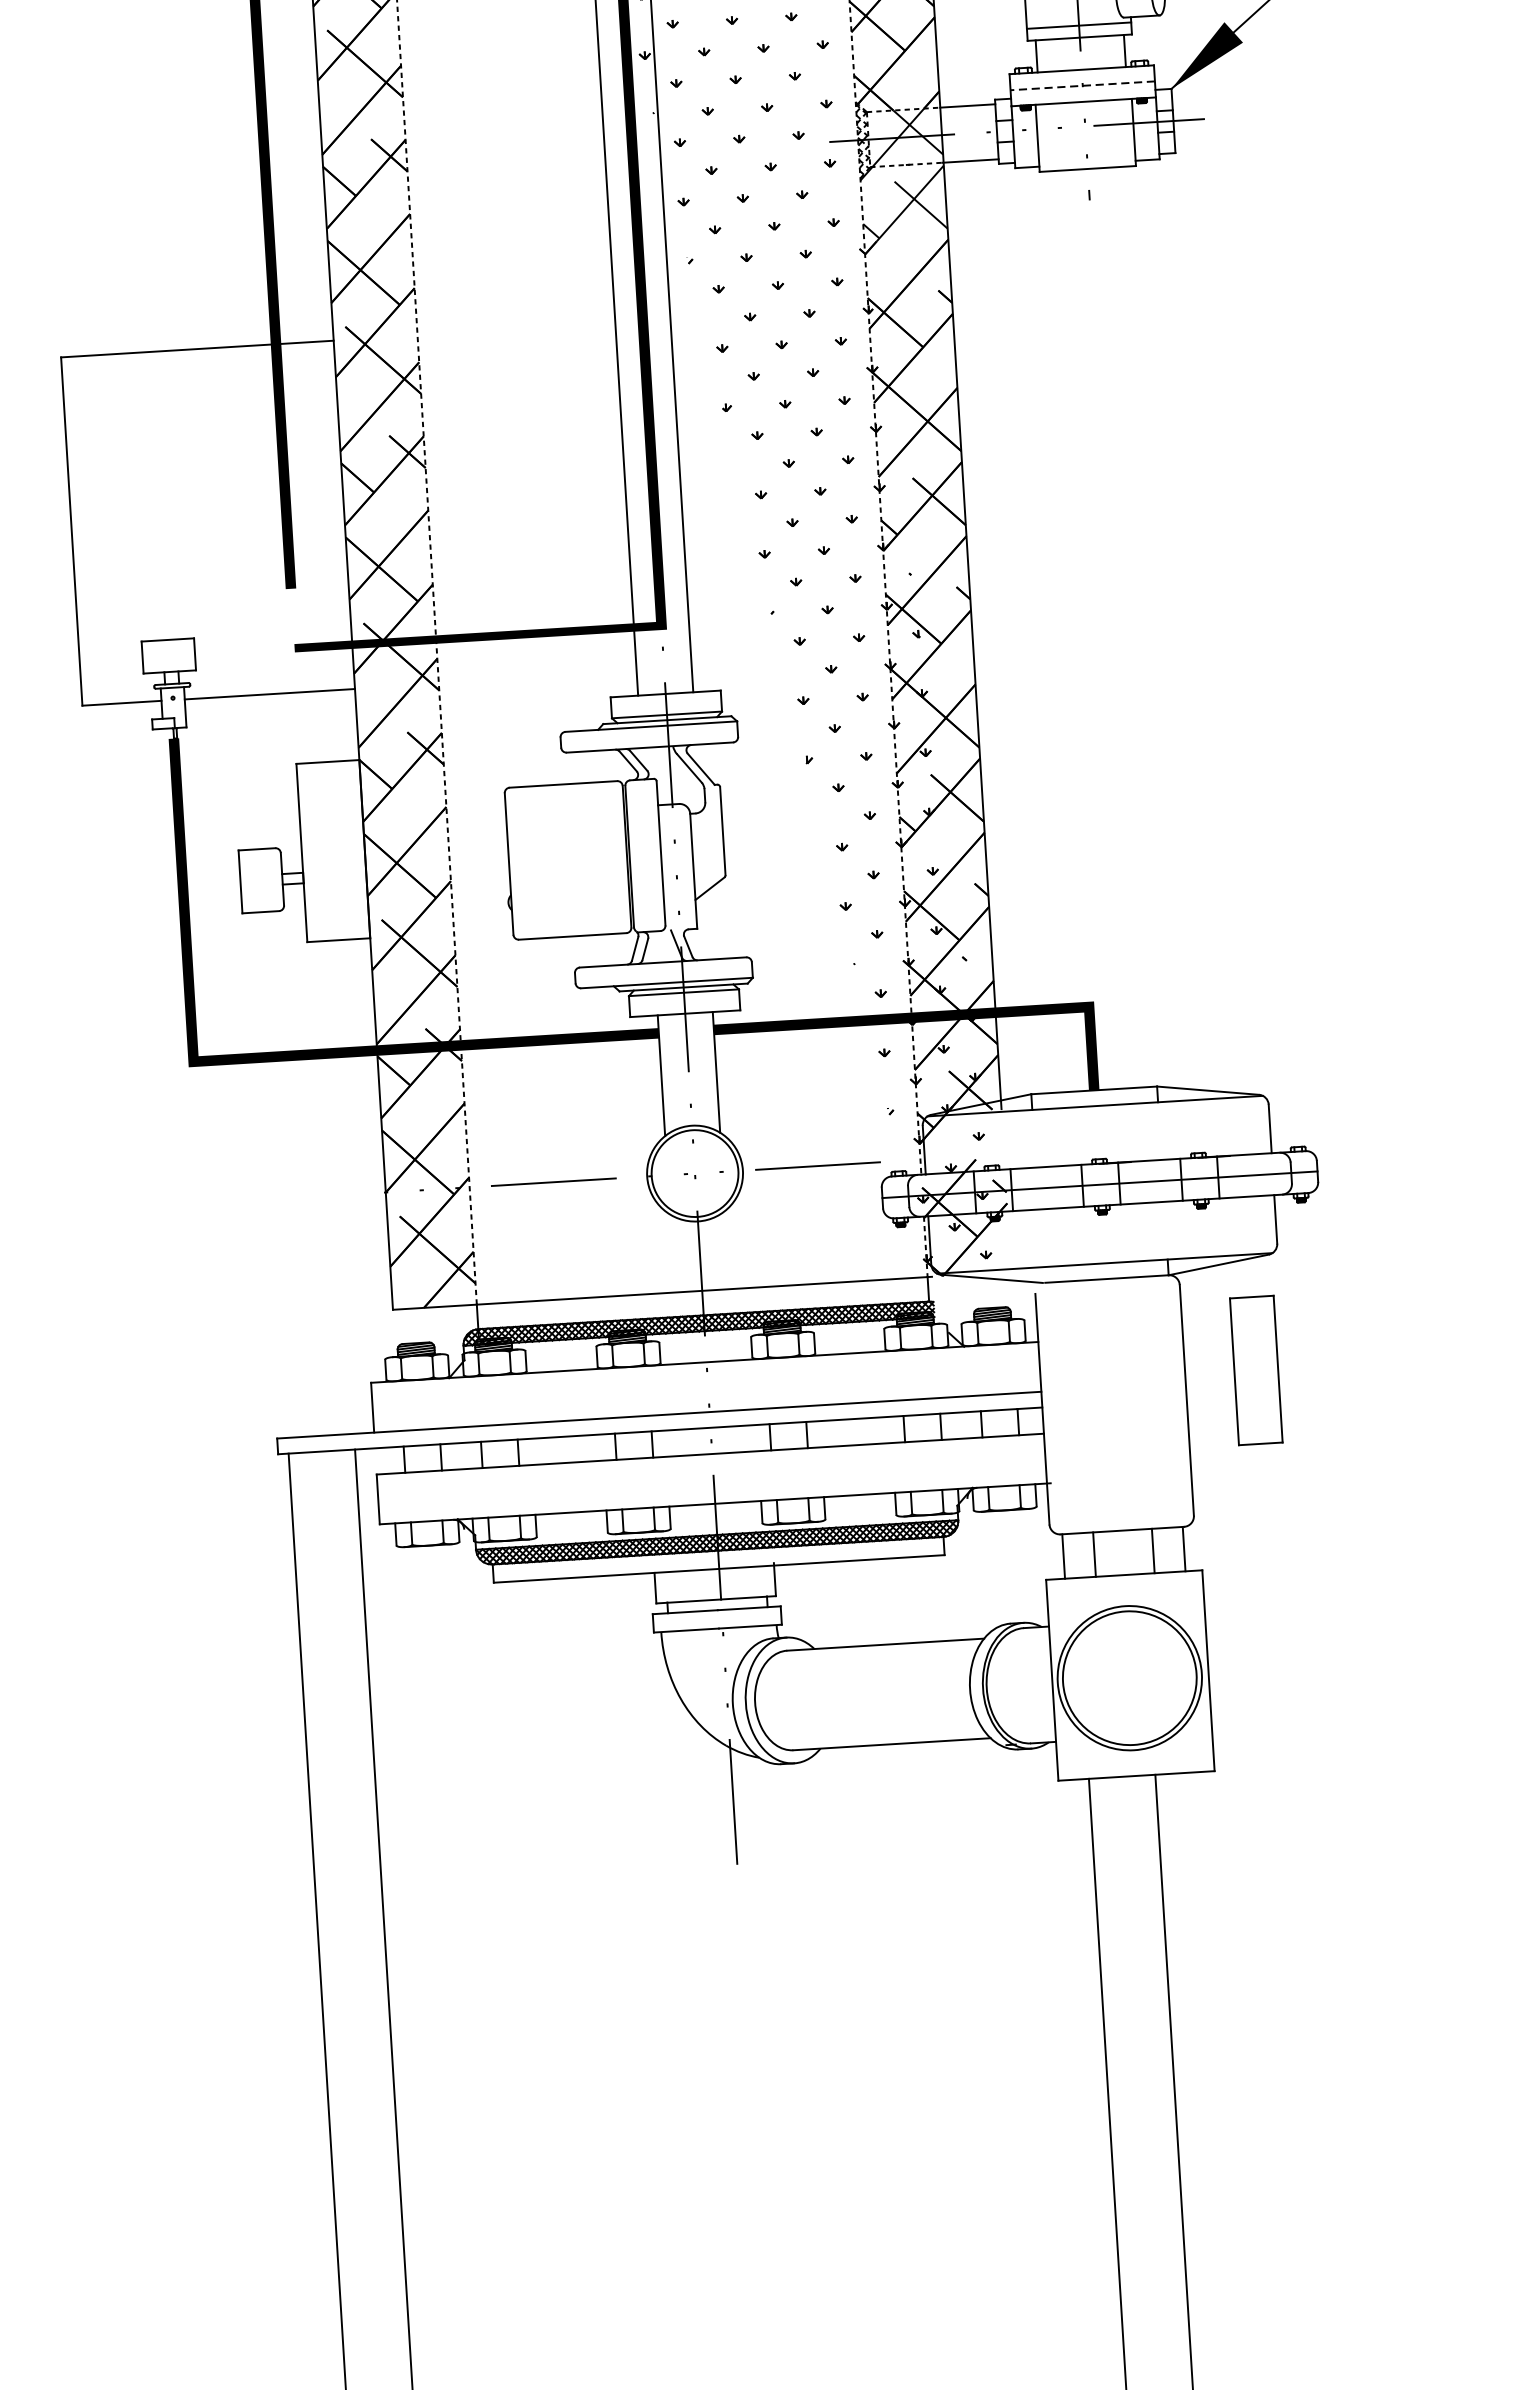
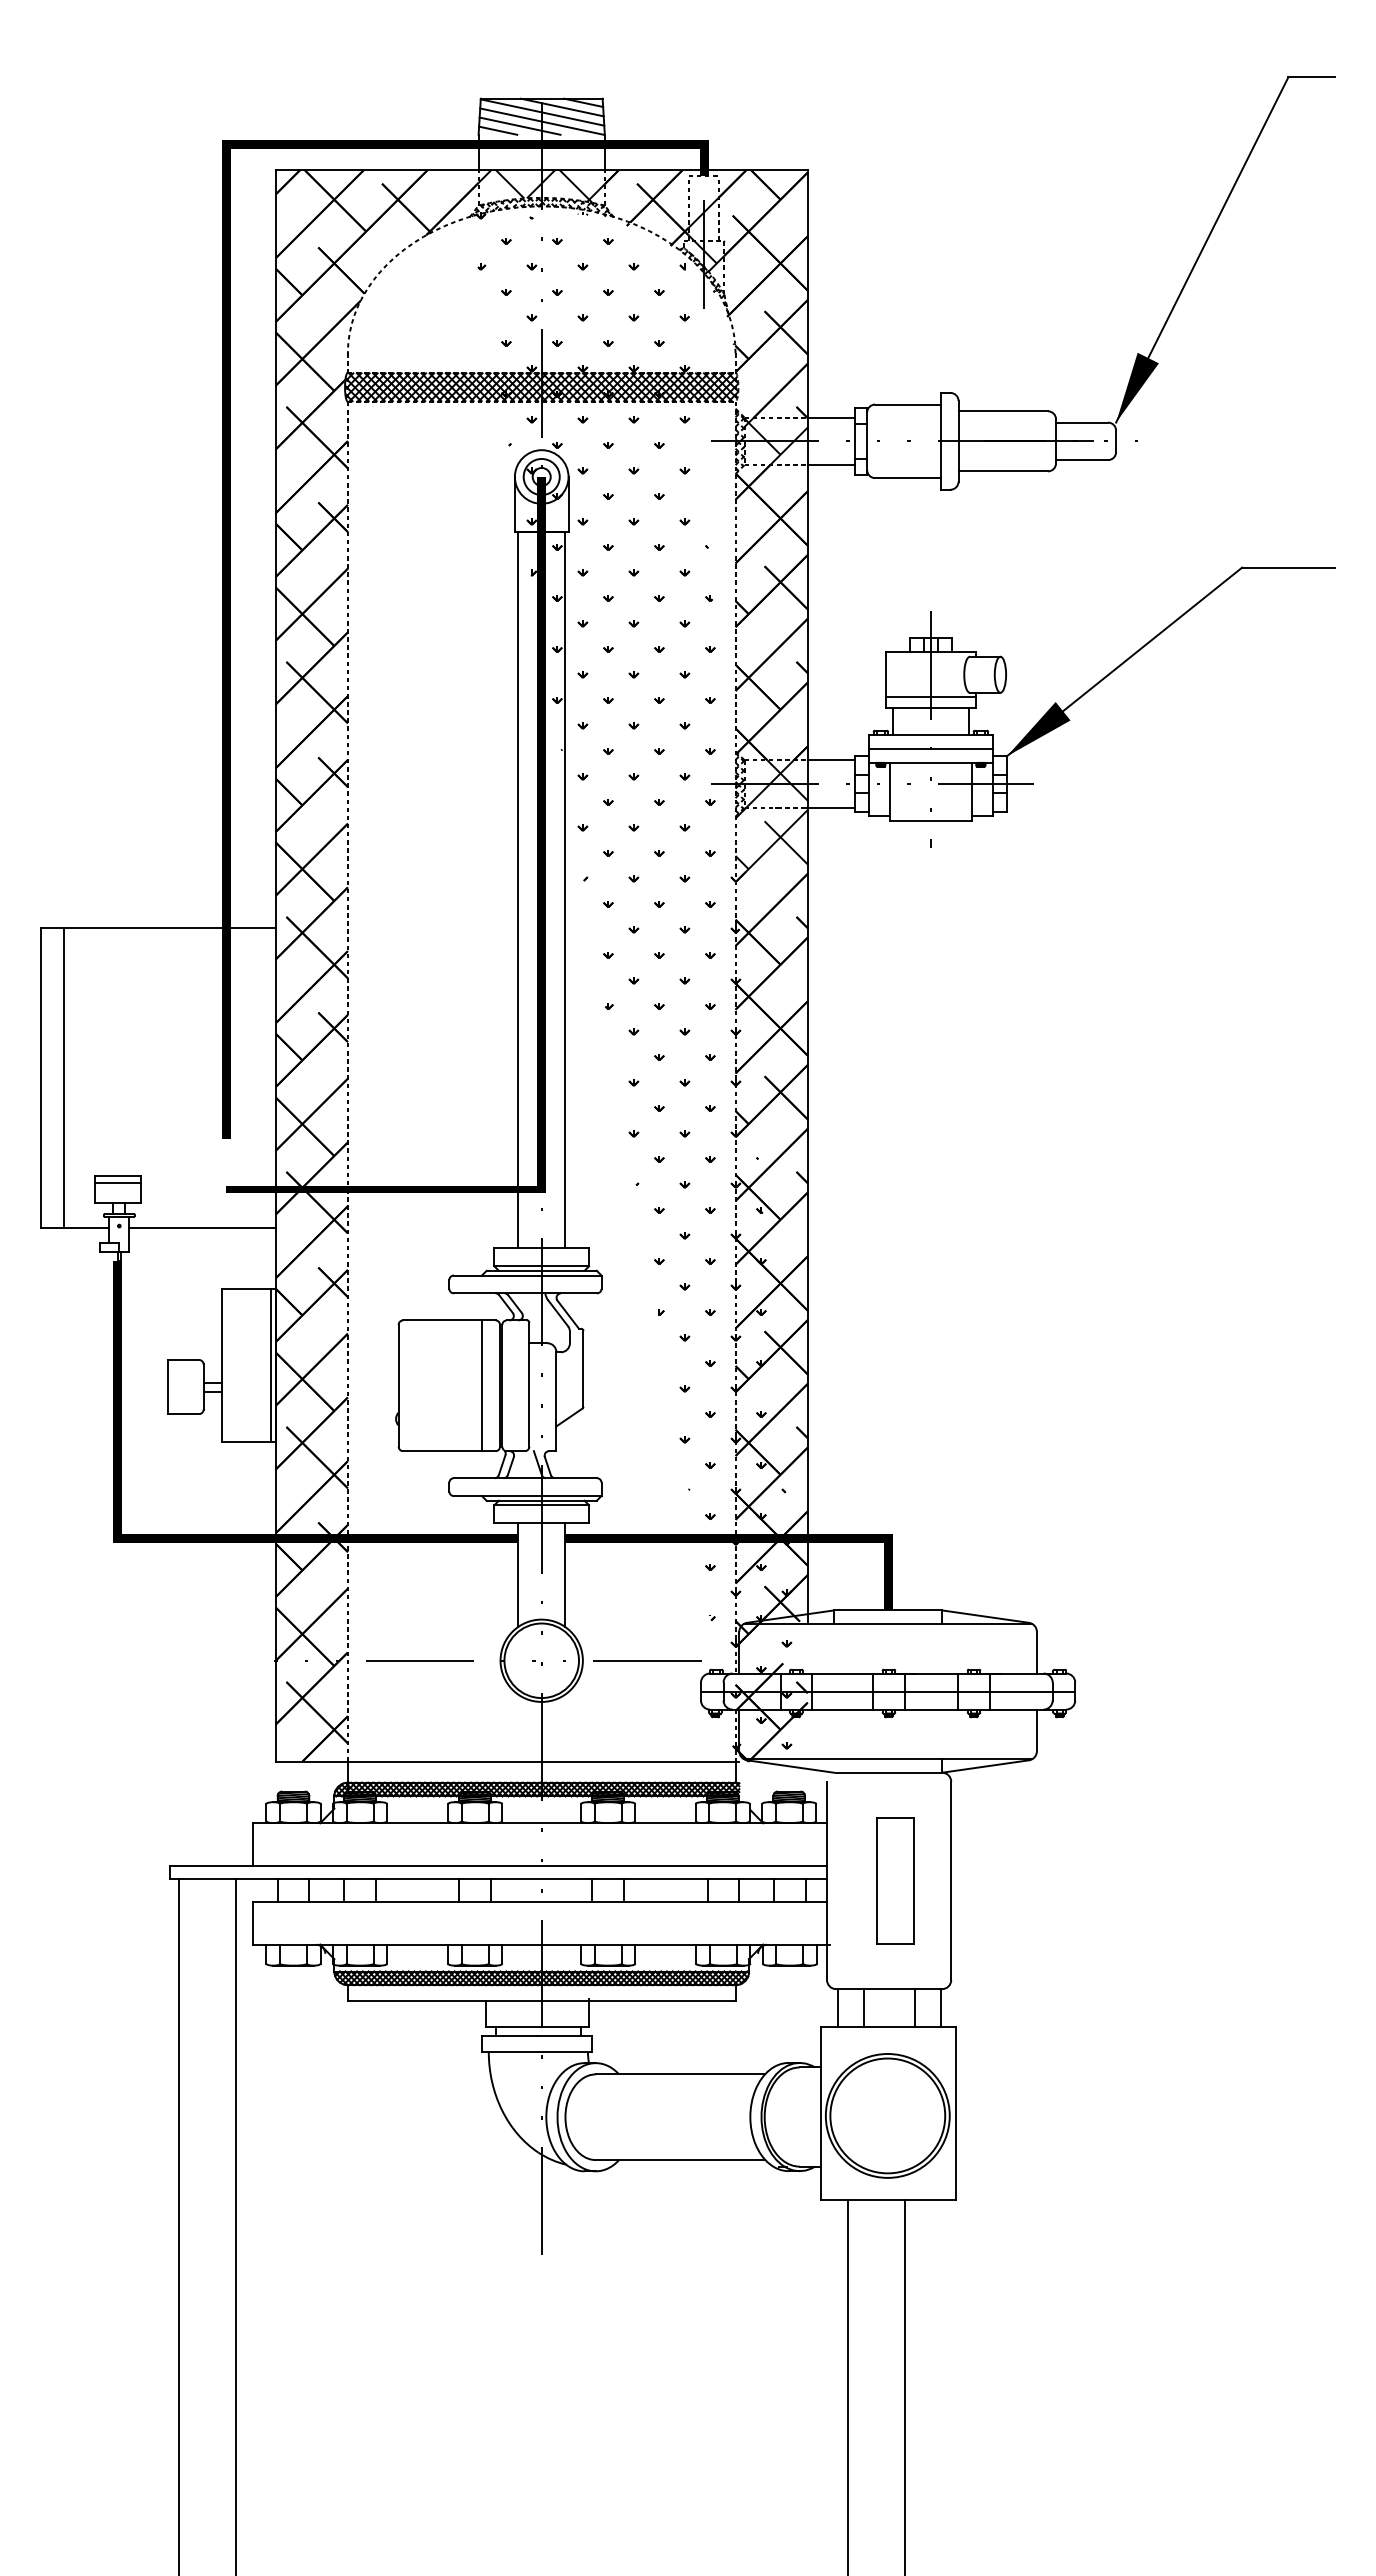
line: (1082, 86) -> (930, 749), dashed -> solid
line: (97, 529) -> (63, 1077), added
line: (167, 648) -> (117, 1183), added
line: (359, 849) -> (271, 1365), added
line: (606, 857) -> (482, 1385), added
part: (1256, 1369) -> (895, 1880), moved

